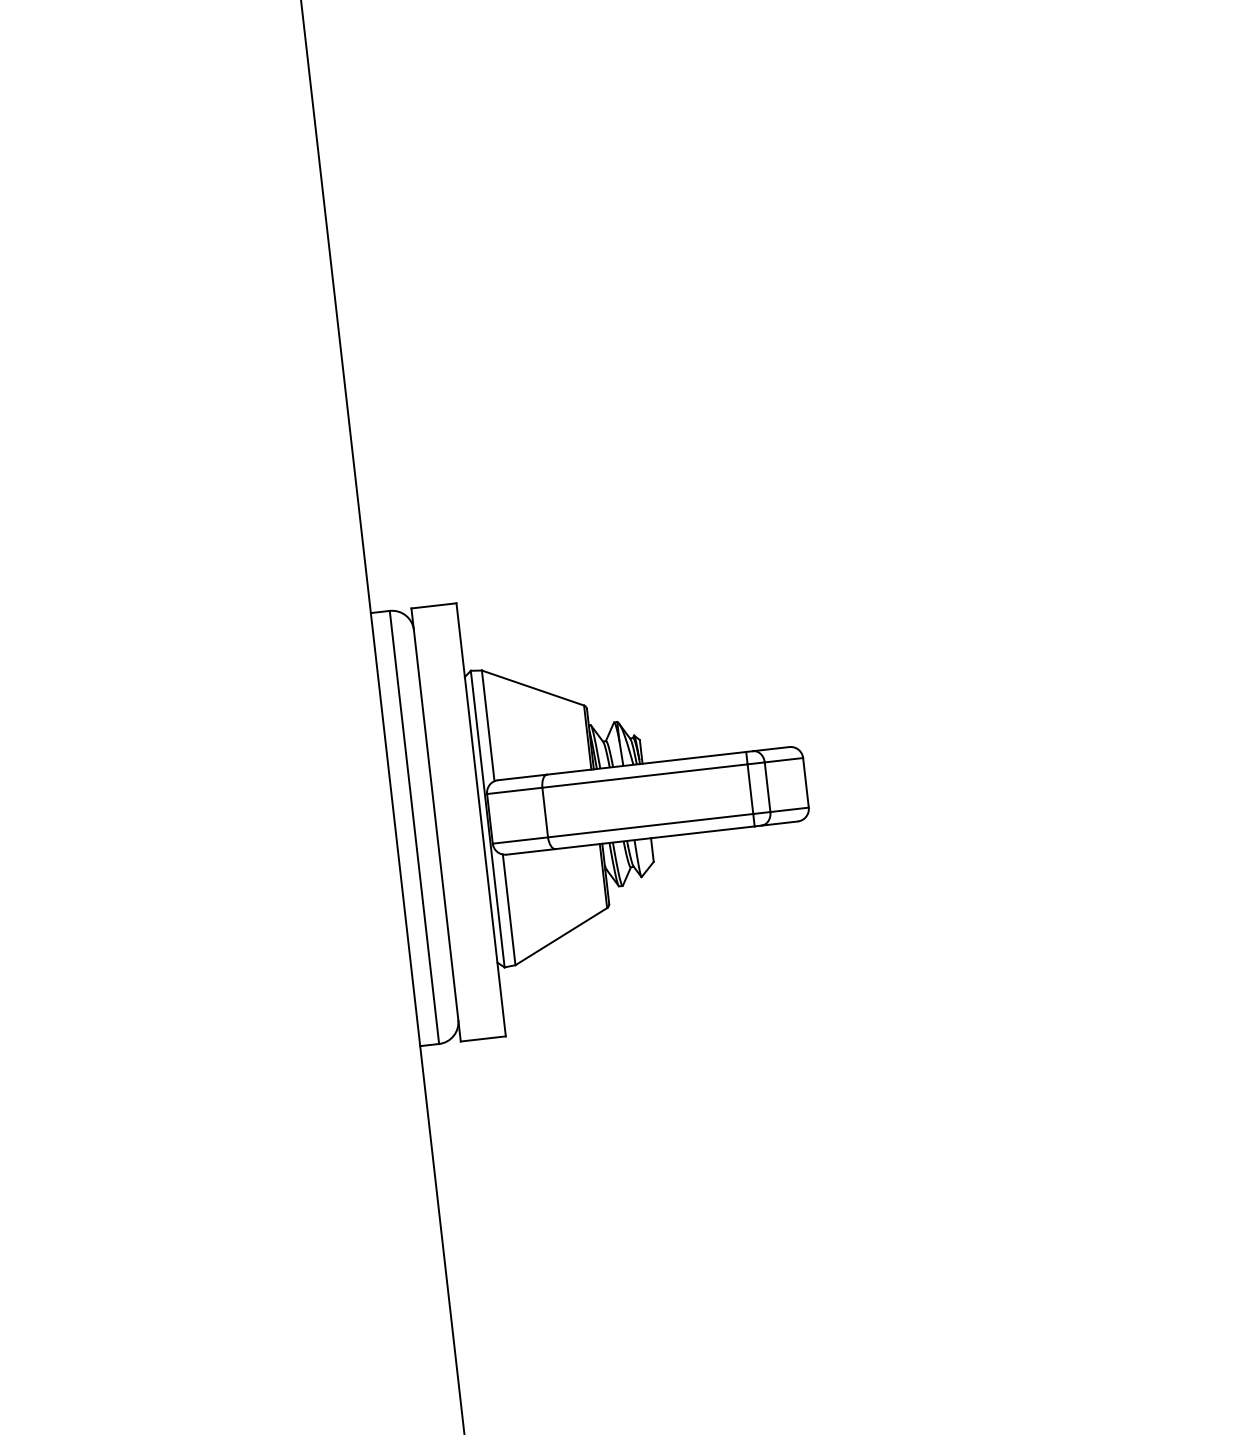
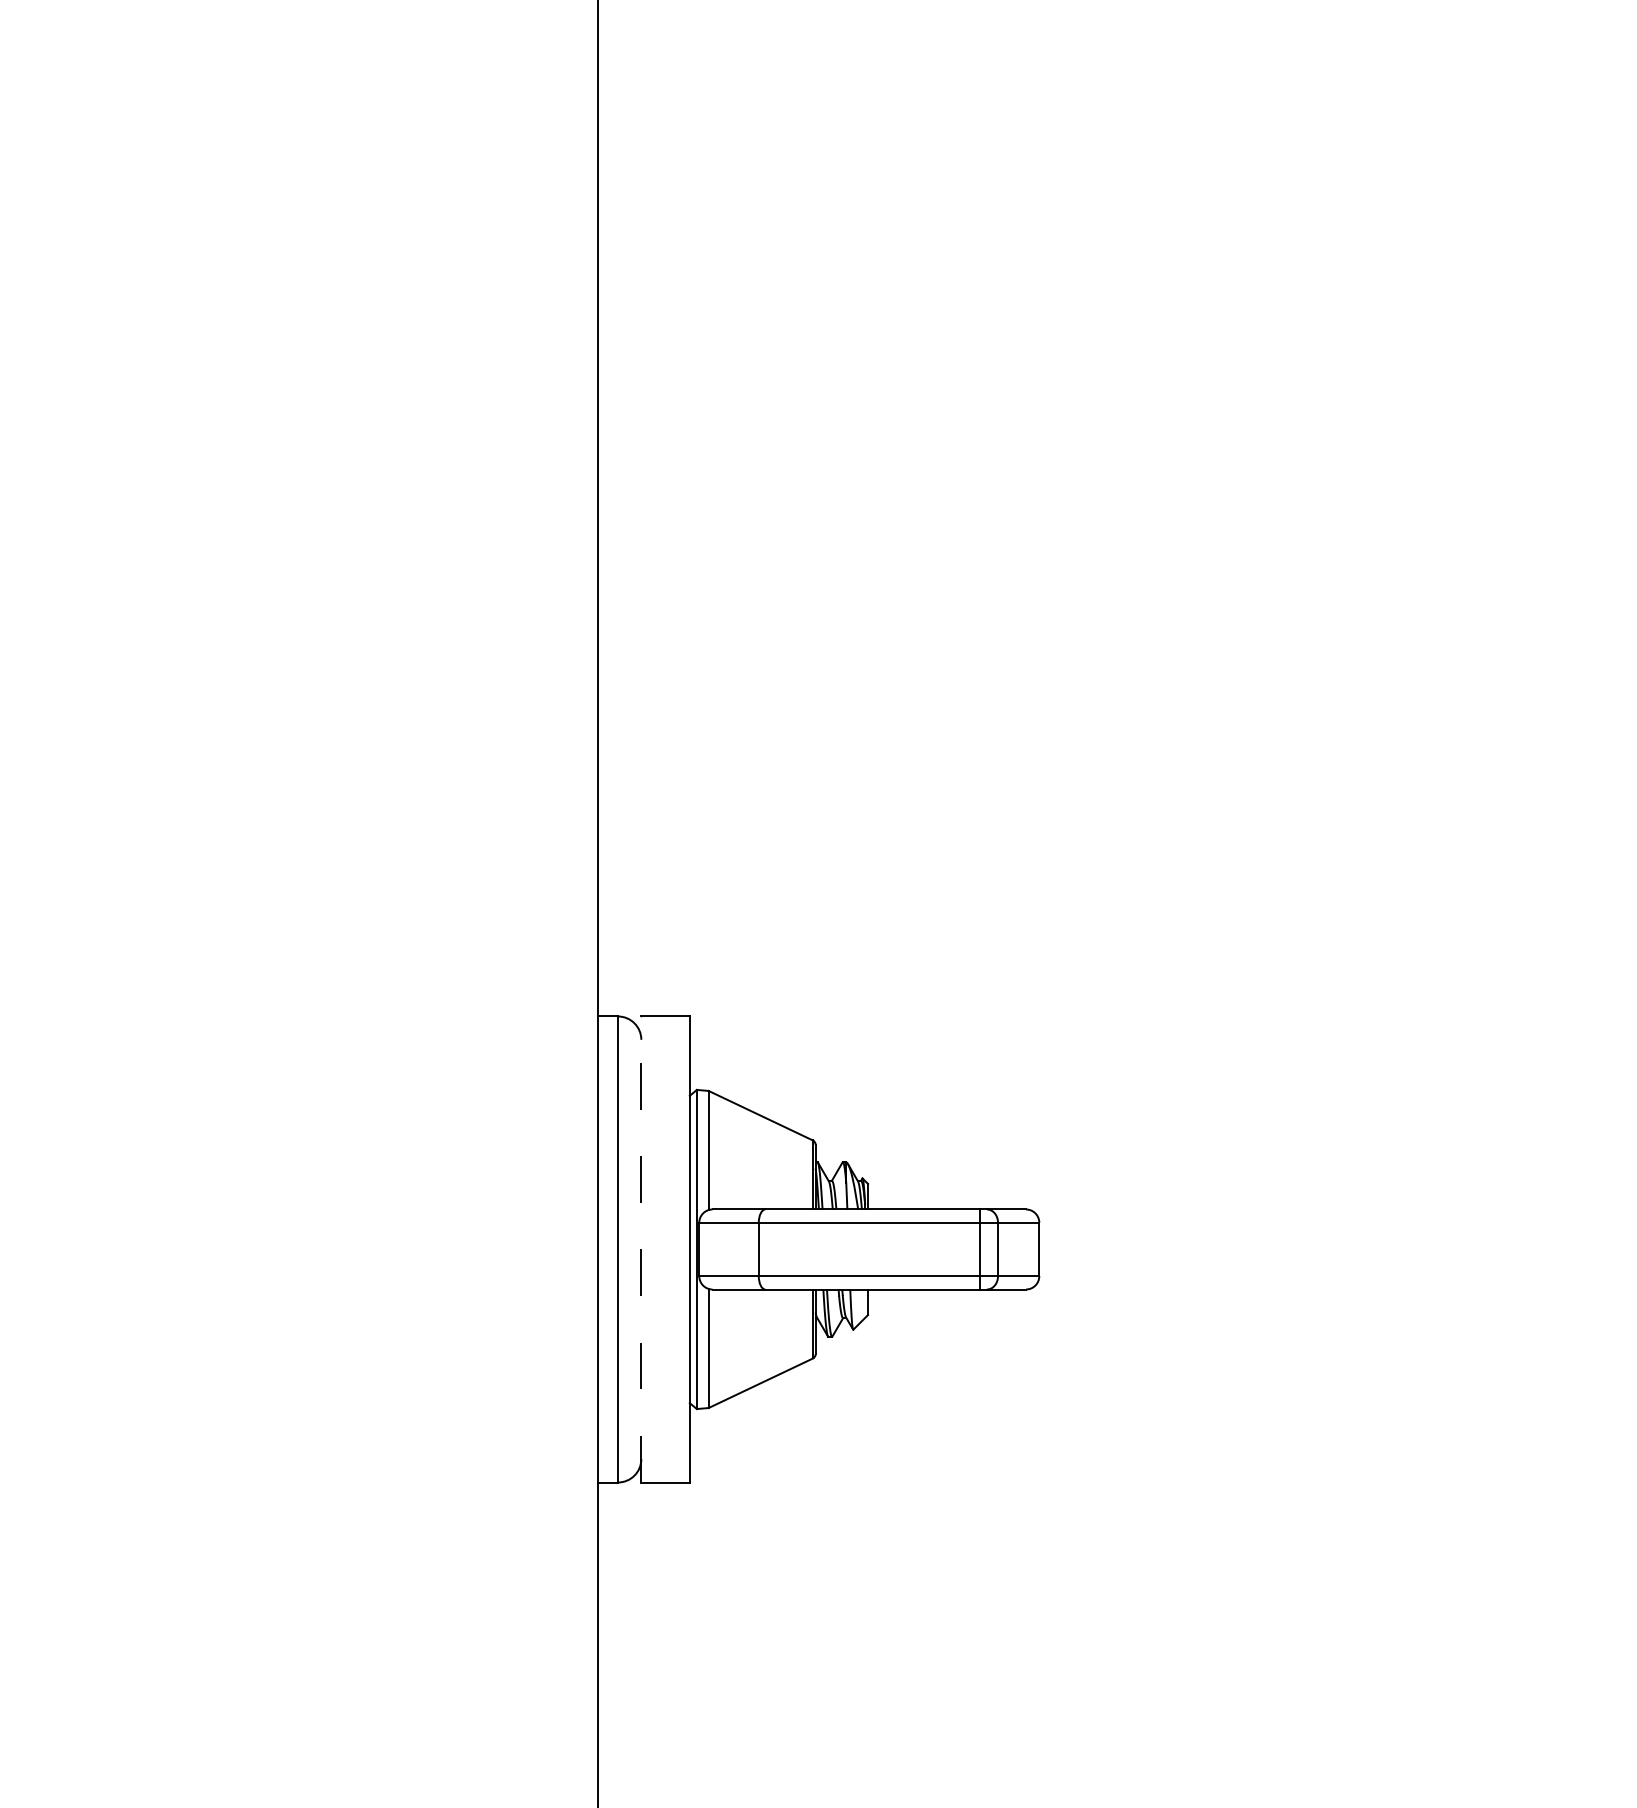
line: (436, 824) -> (641, 1248), solid -> dashed

